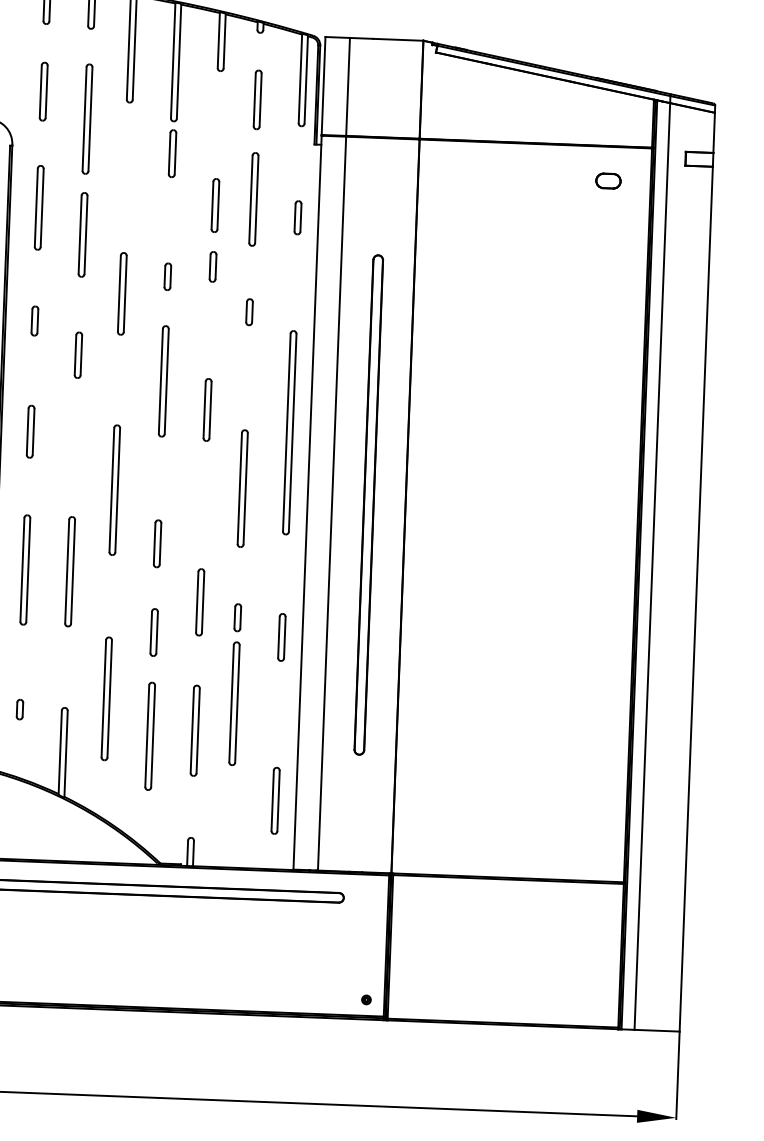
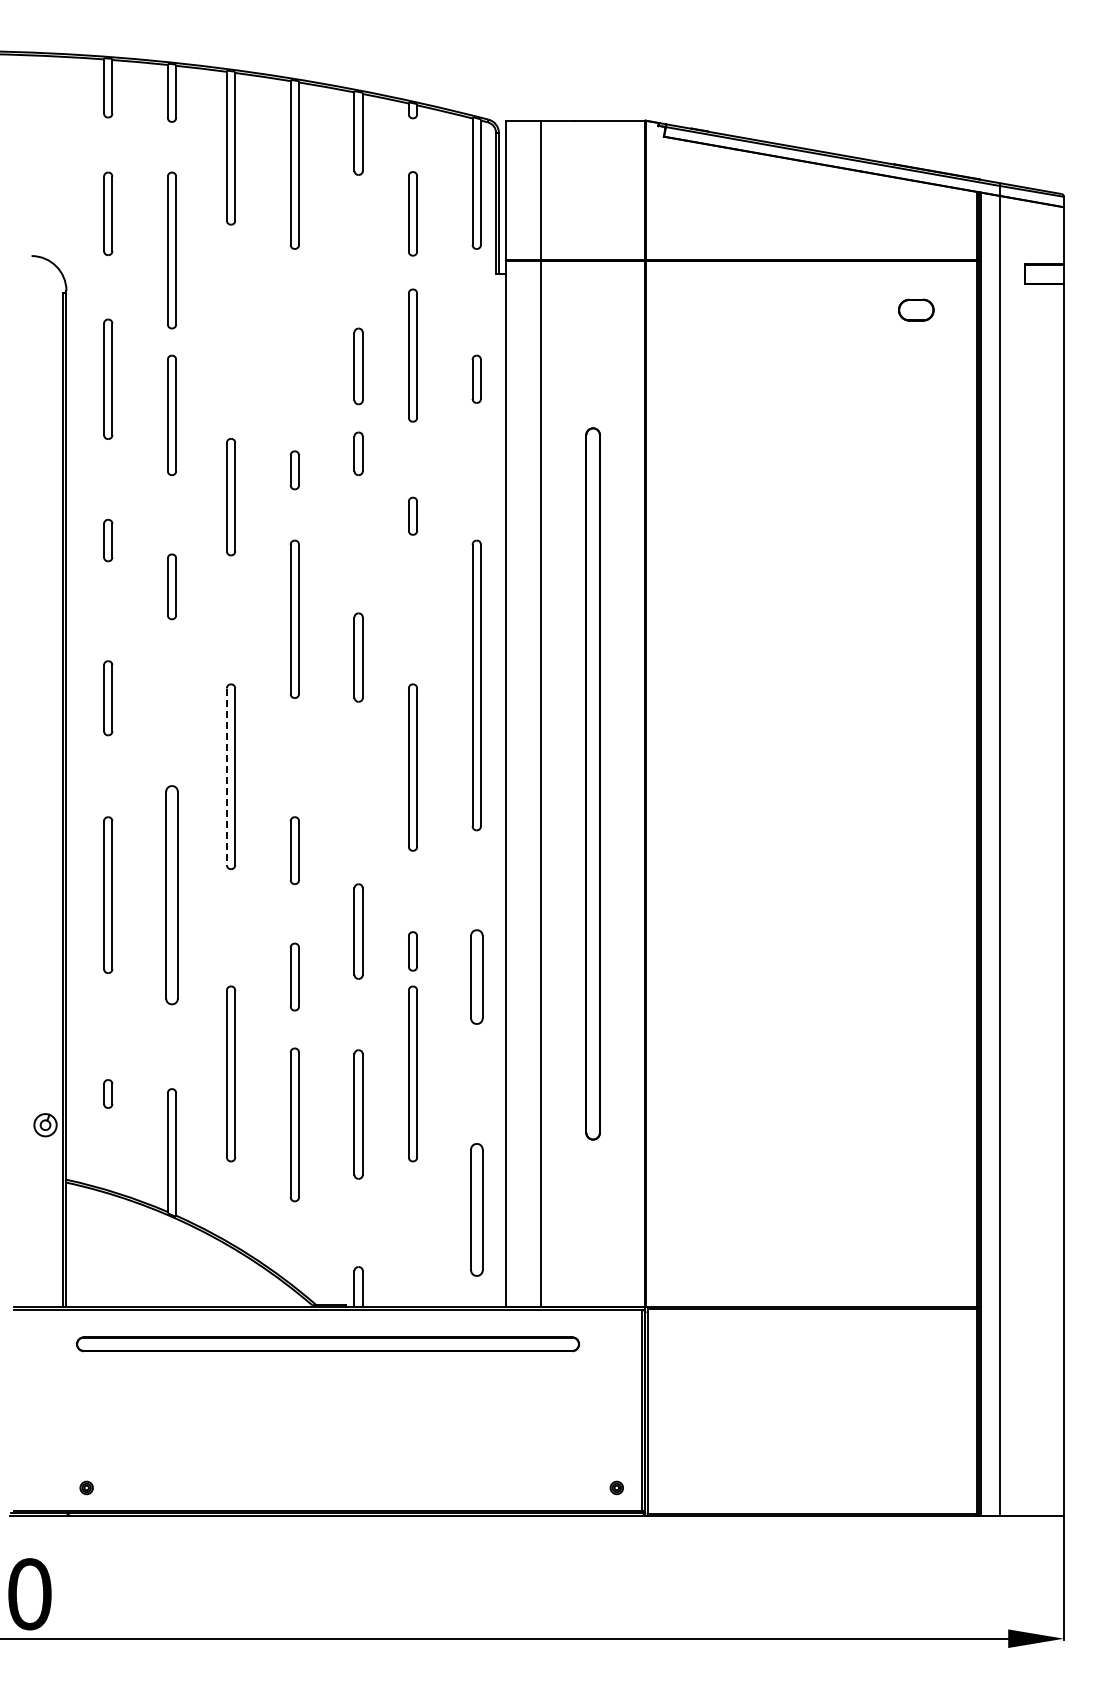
part: (172, 153) -> (294, 294), removed
line: (111, 490) -> (226, 777), solid -> dashed
part: (69, 571) -> (171, 894), size x1.4
part: (281, 637) -> (476, 976), size x1.4
part: (275, 800) -> (476, 1209), size x1.4

